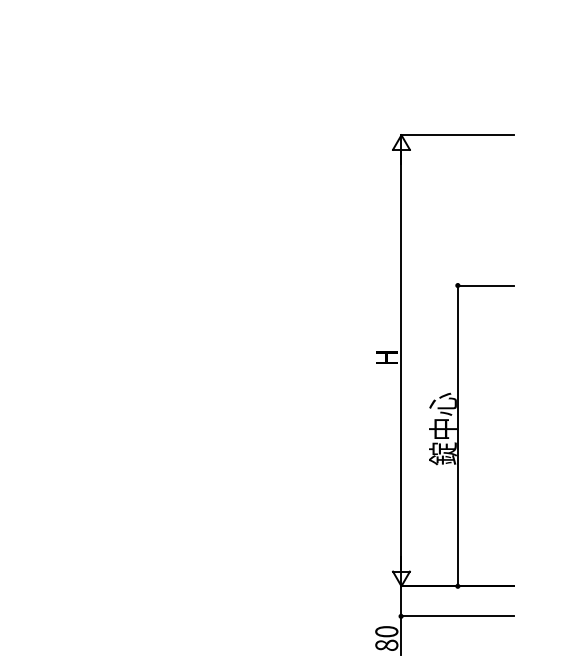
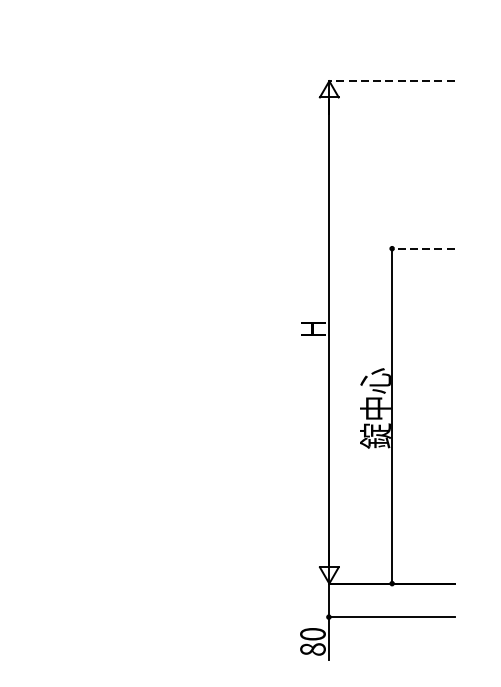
line: (456, 135) -> (390, 81), solid -> dashed
line: (485, 285) -> (422, 248), solid -> dashed

